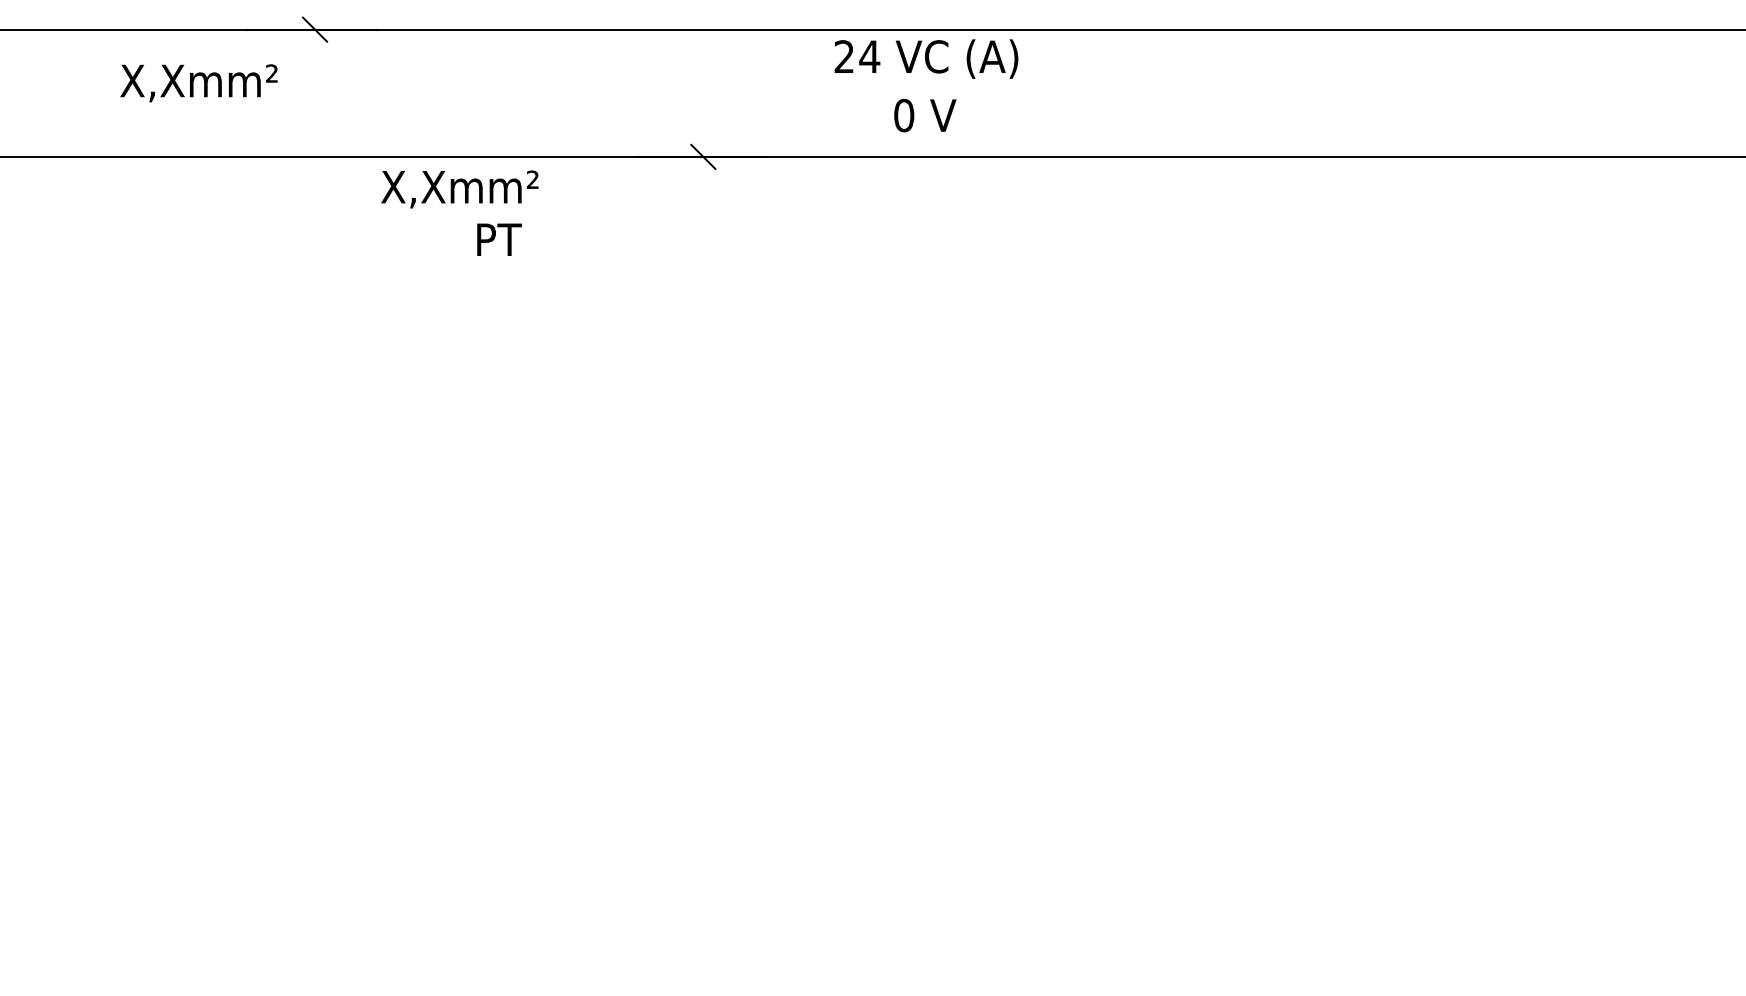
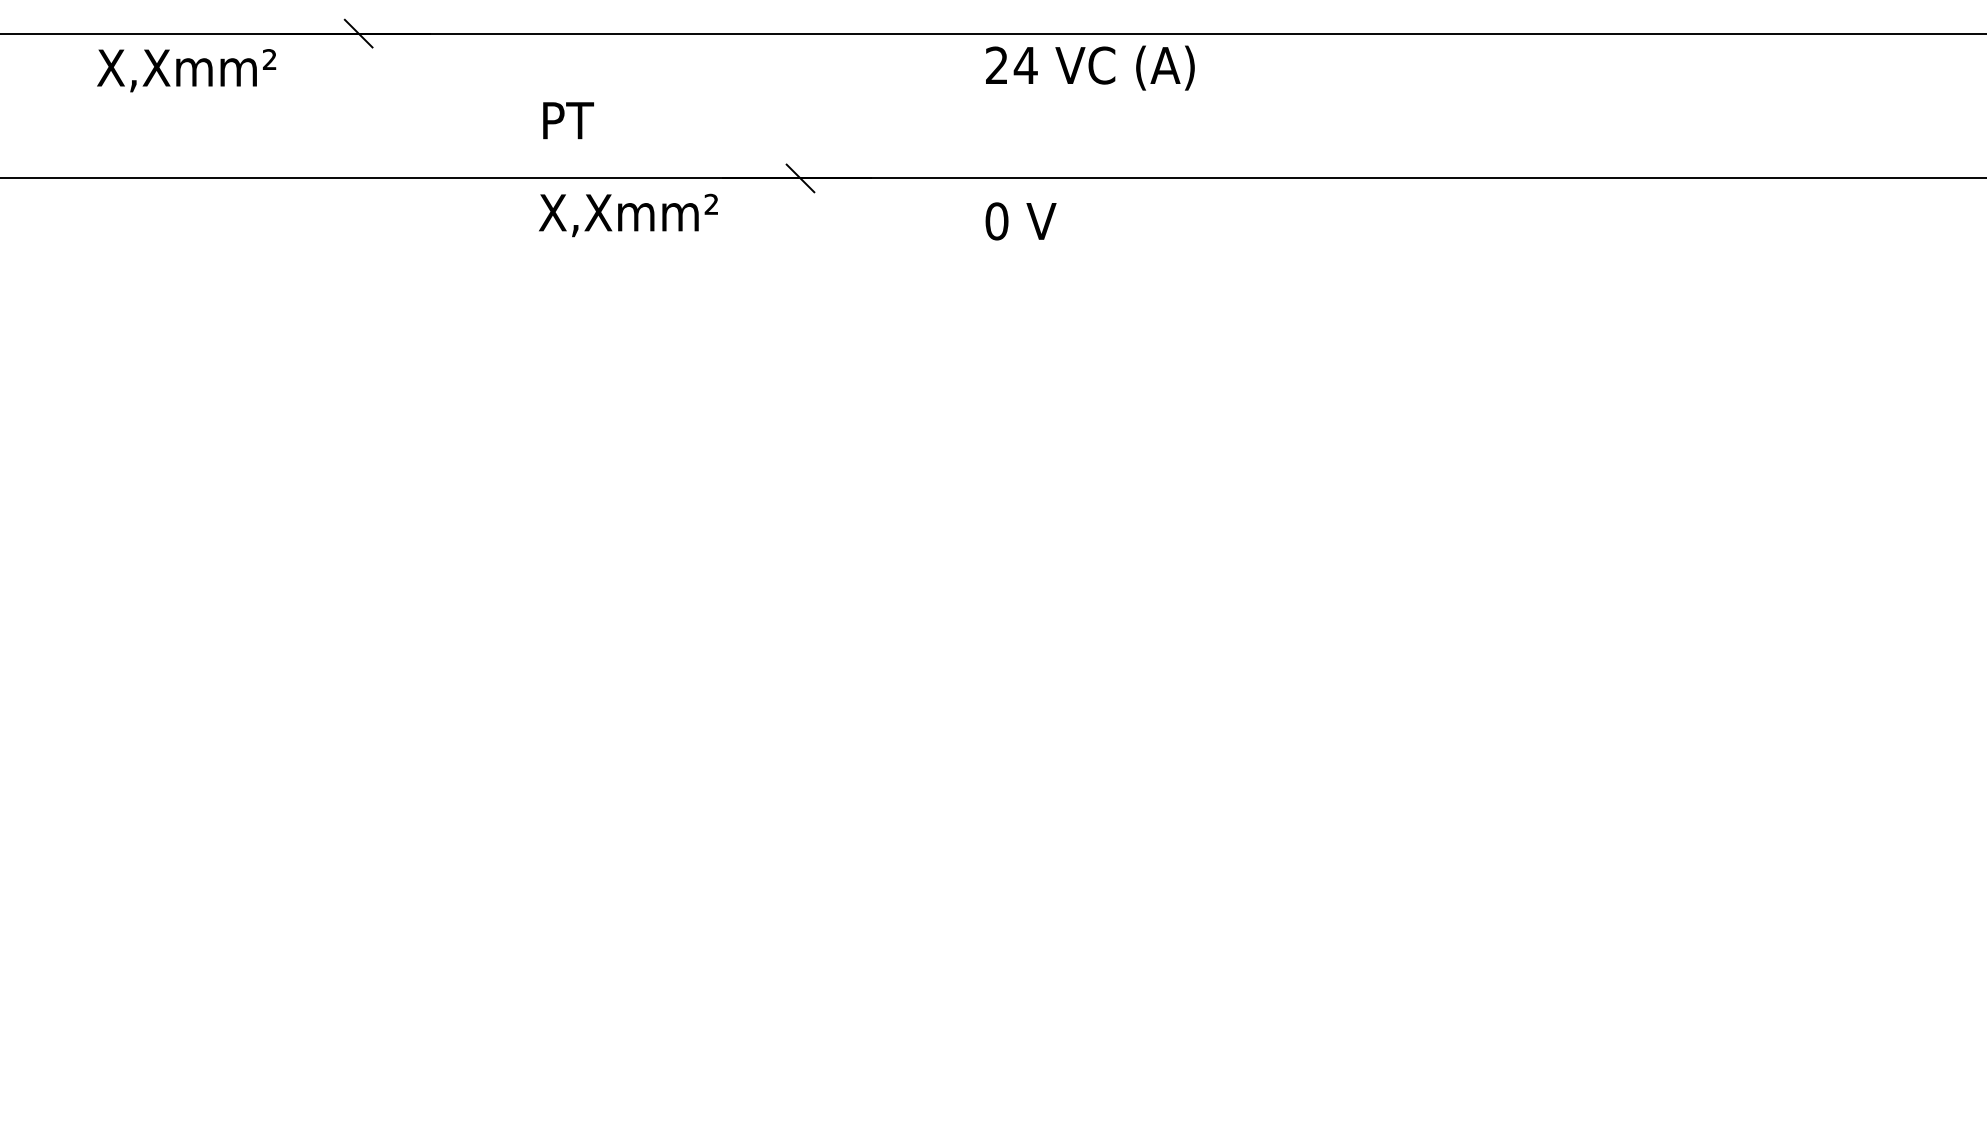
text: (926, 58) -> (1090, 67), moved
text: (198, 83) -> (186, 70), moved
text: (924, 115) -> (1020, 221), moved
text: (459, 189) -> (628, 215), moved
text: (499, 239) -> (568, 120), moved

